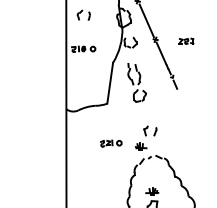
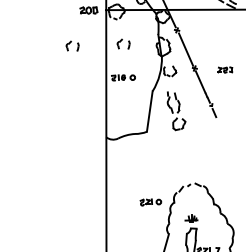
part: (32, 16) -> (72, 45), added
part: (146, 137) -> (185, 165), removed
part: (110, 143) -> (150, 202), moved

